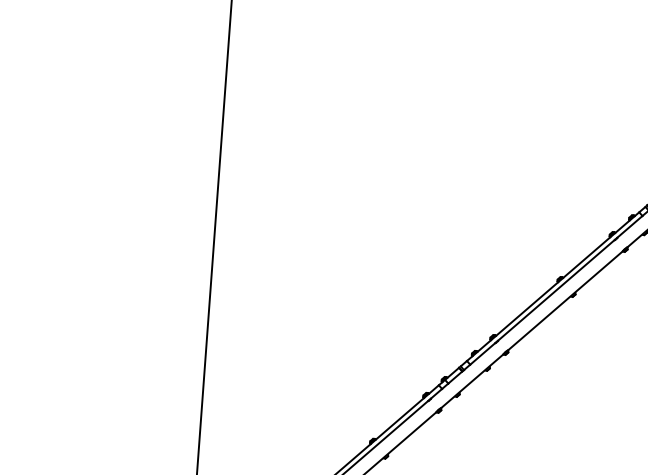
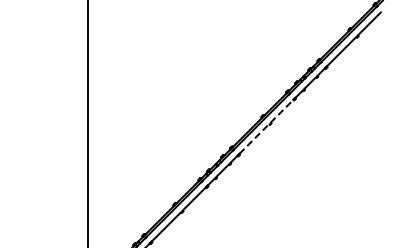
line: (565, 300) -> (266, 126), solid -> dashed

